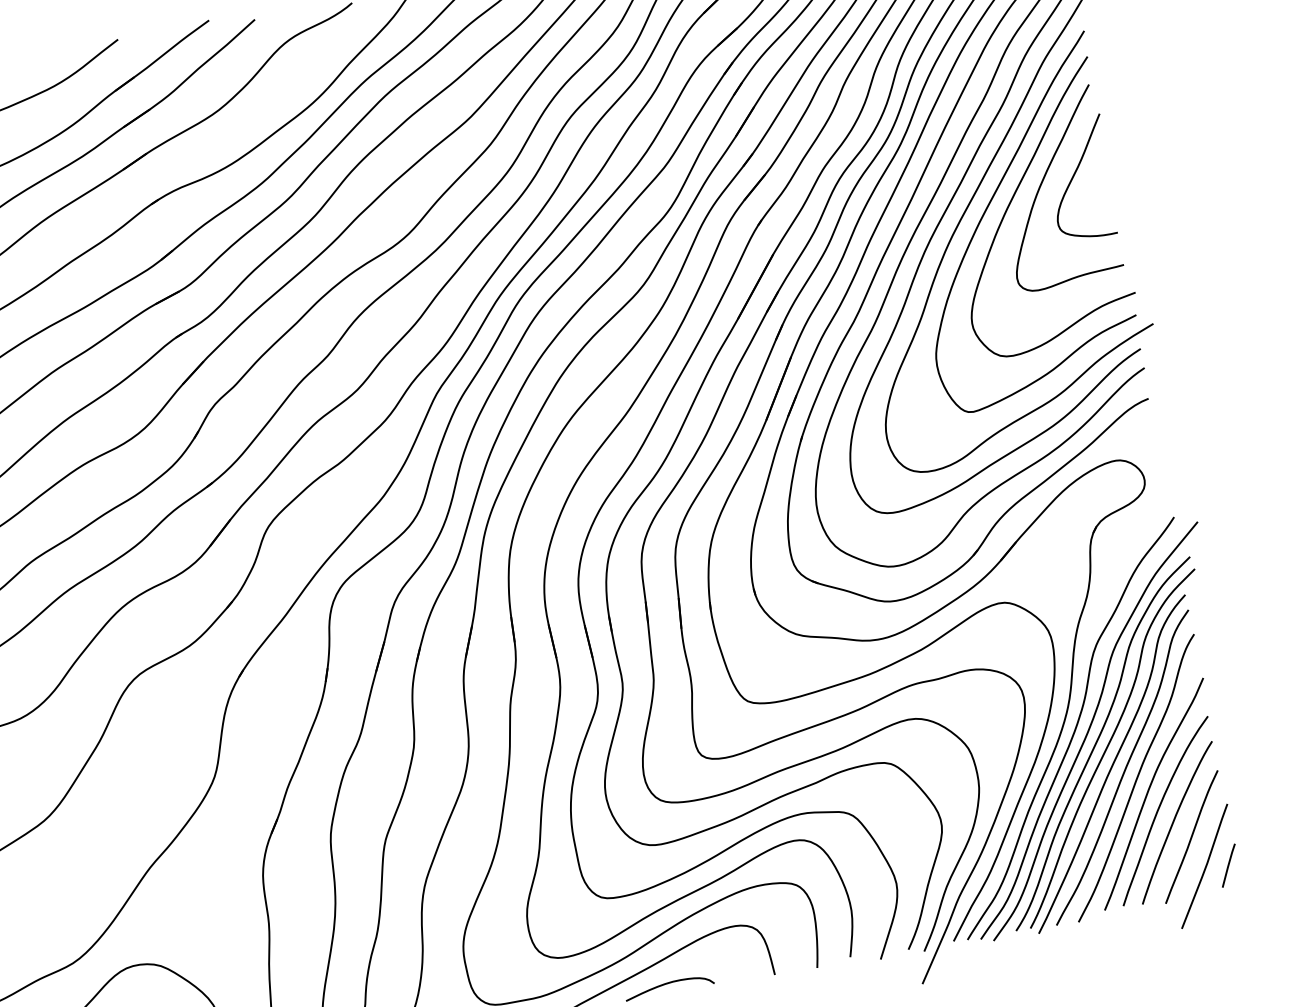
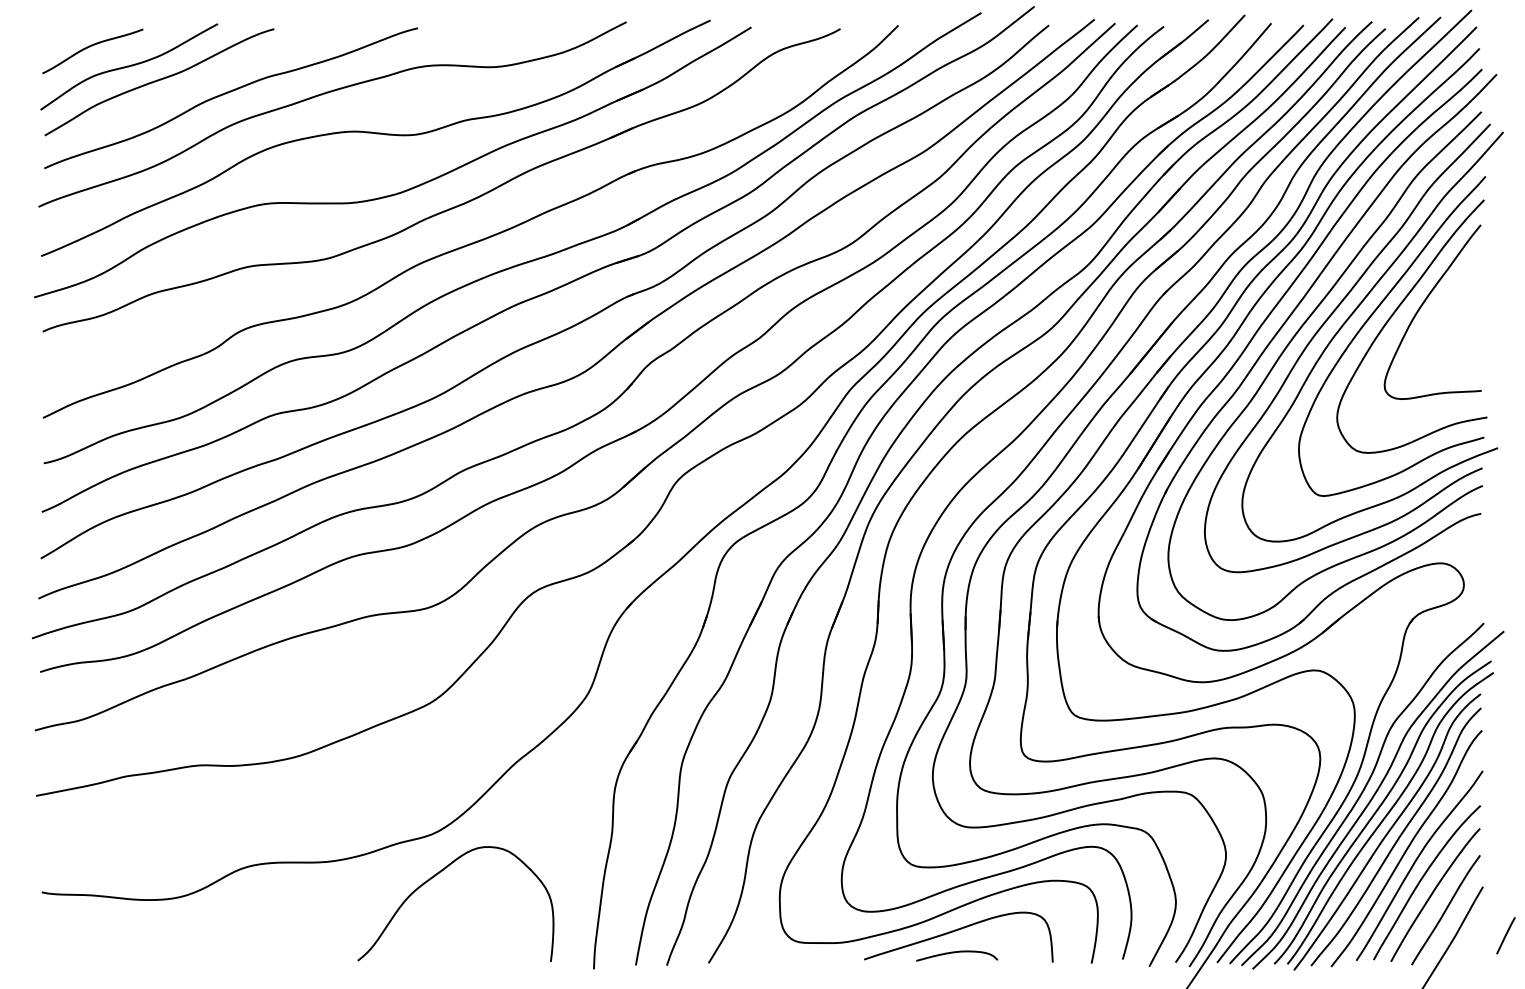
curve: (1075, 175) -> (1453, 303), removed
line: (1228, 865) -> (1505, 935), moved

